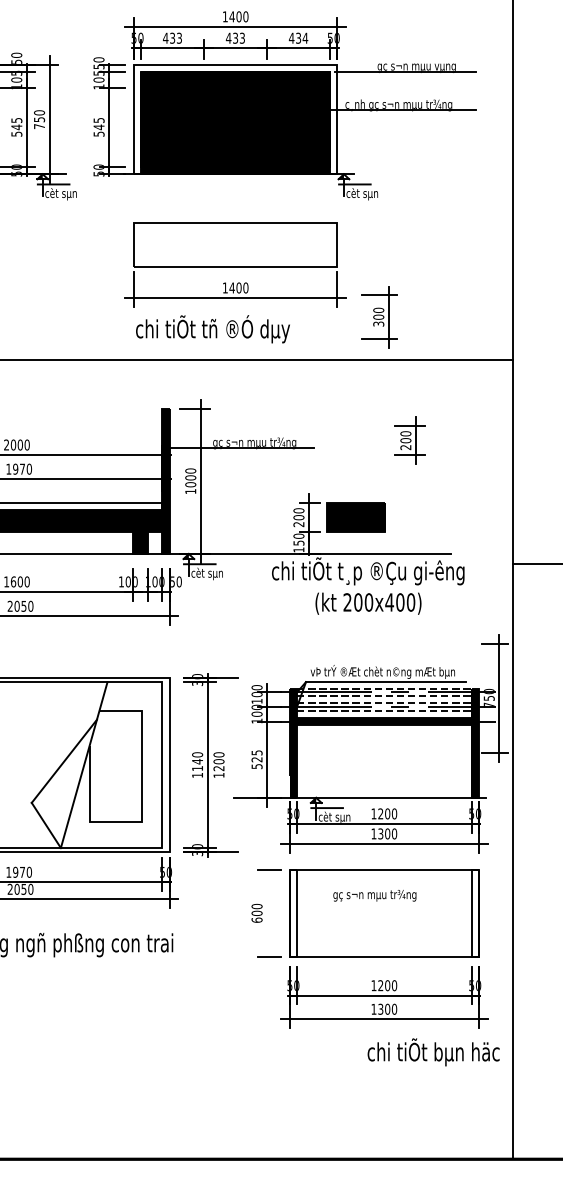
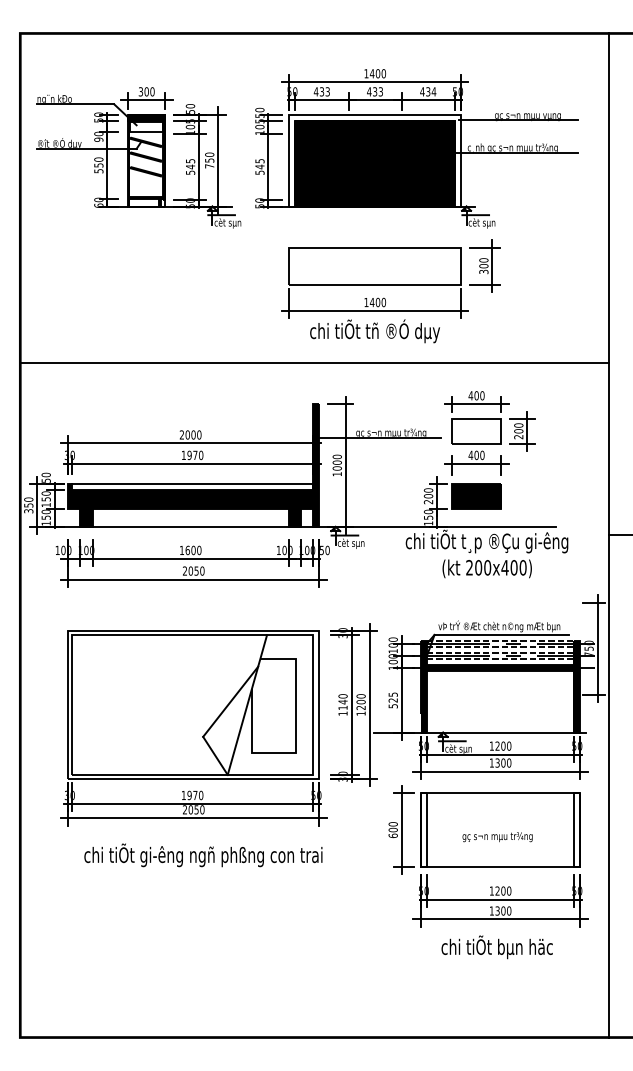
part: (379, 316) -> (484, 265), moved
text: (212, 329) -> (374, 331), moved
part: (355, 443) -> (476, 433), added
line: (228, 764) -> (369, 704), added
text: (374, 896) -> (497, 837), moved
line: (266, 912) -> (401, 829), added
text: (432, 1052) -> (496, 947), moved

